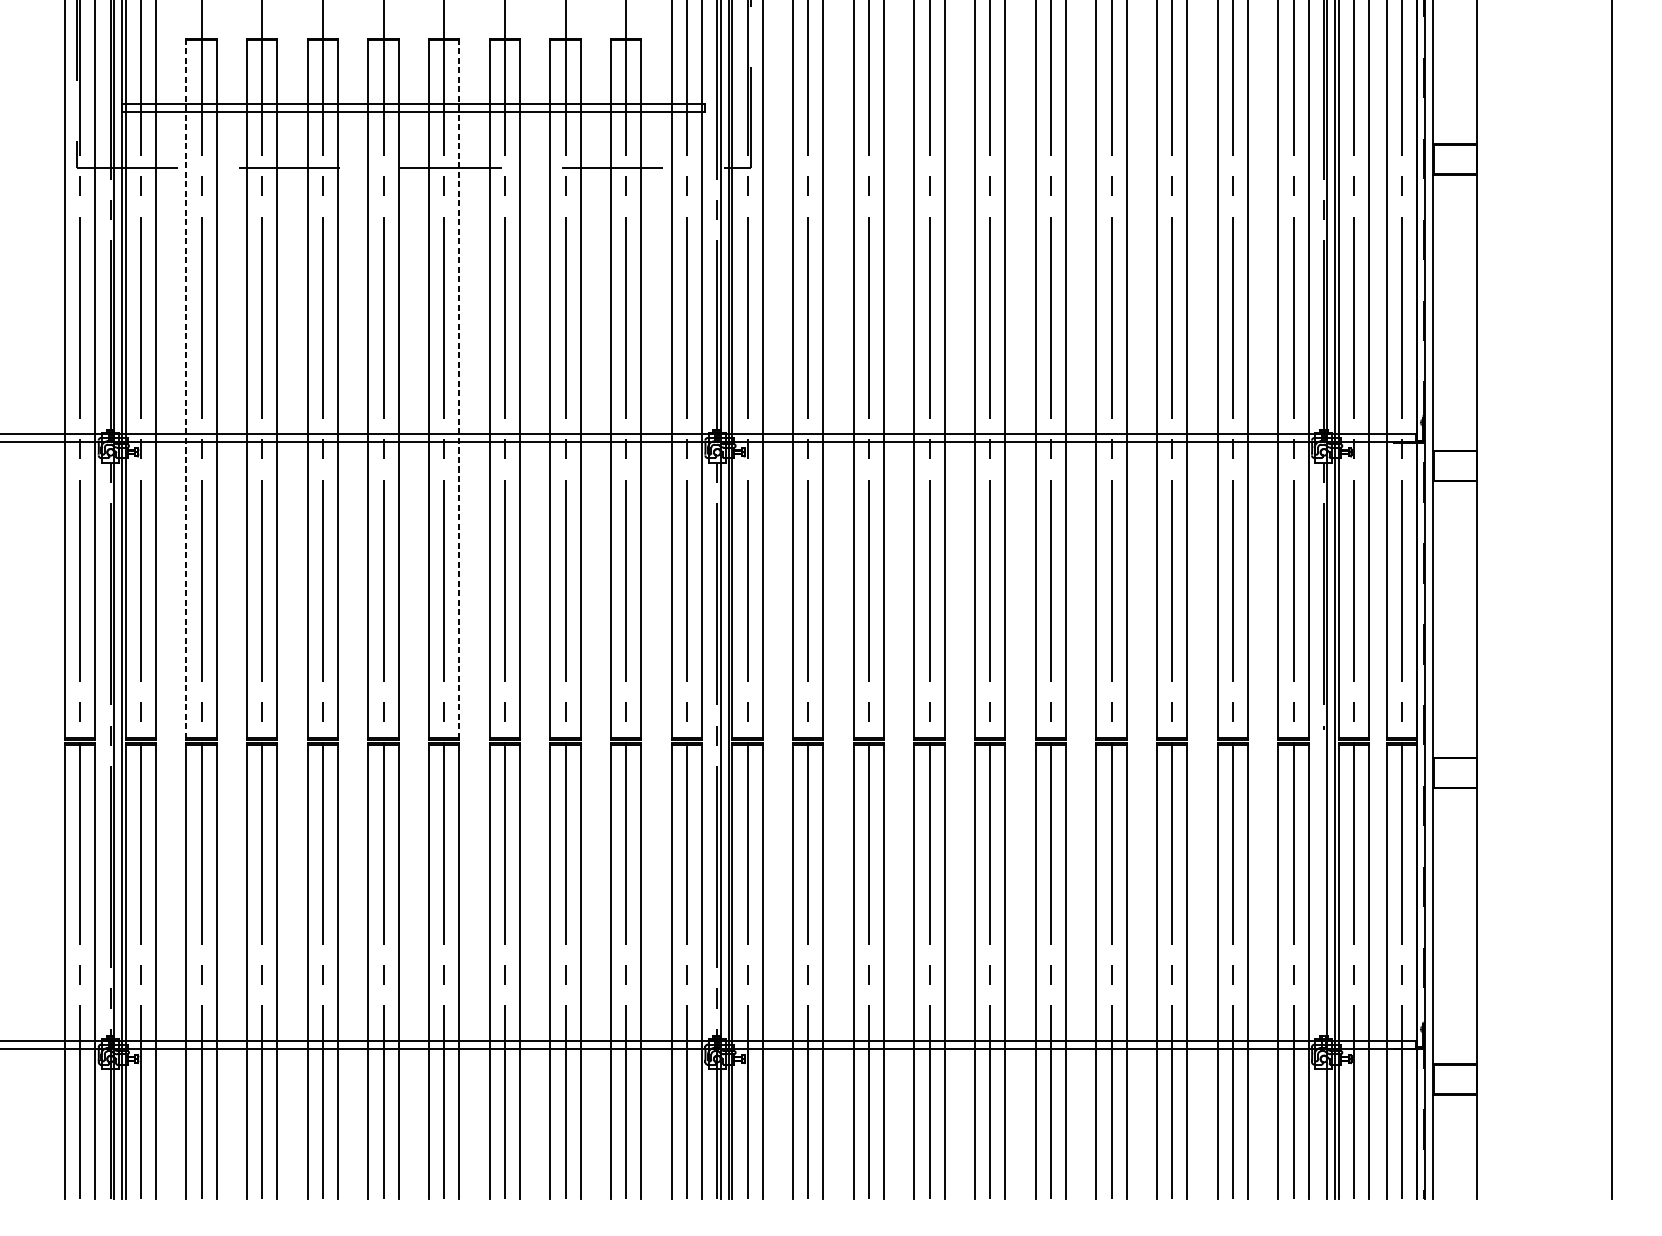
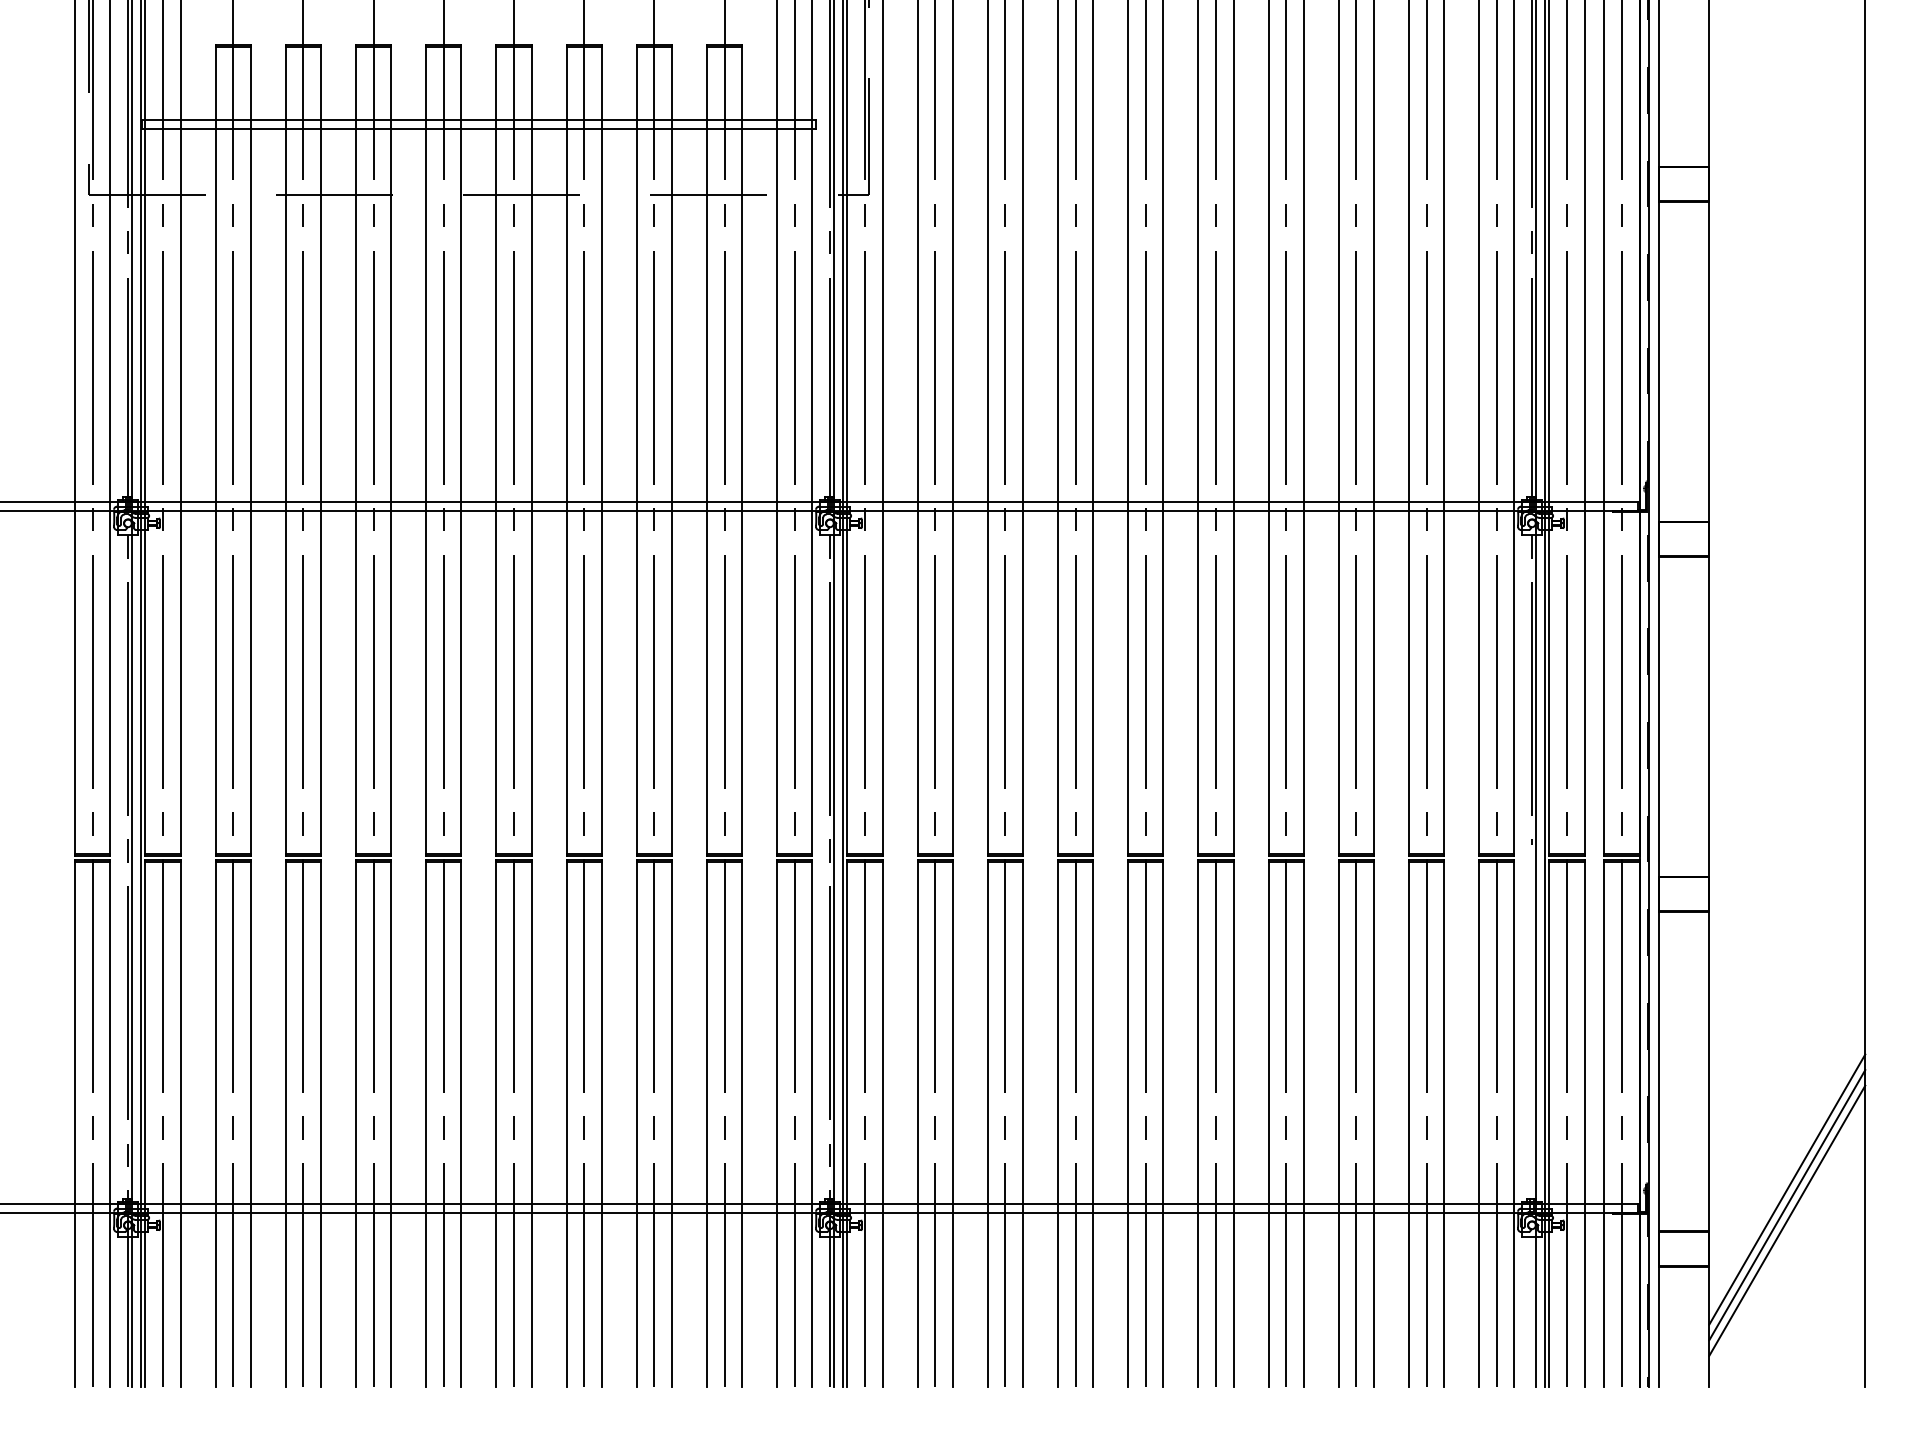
line: (186, 388) -> (215, 449), dashed -> solid
line: (459, 388) -> (531, 449), dashed -> solid
line: (1544, 1028) -> (1787, 1189), added
line: (1544, 1041) -> (1787, 1205), added
line: (1544, 1054) -> (1787, 1220), added

